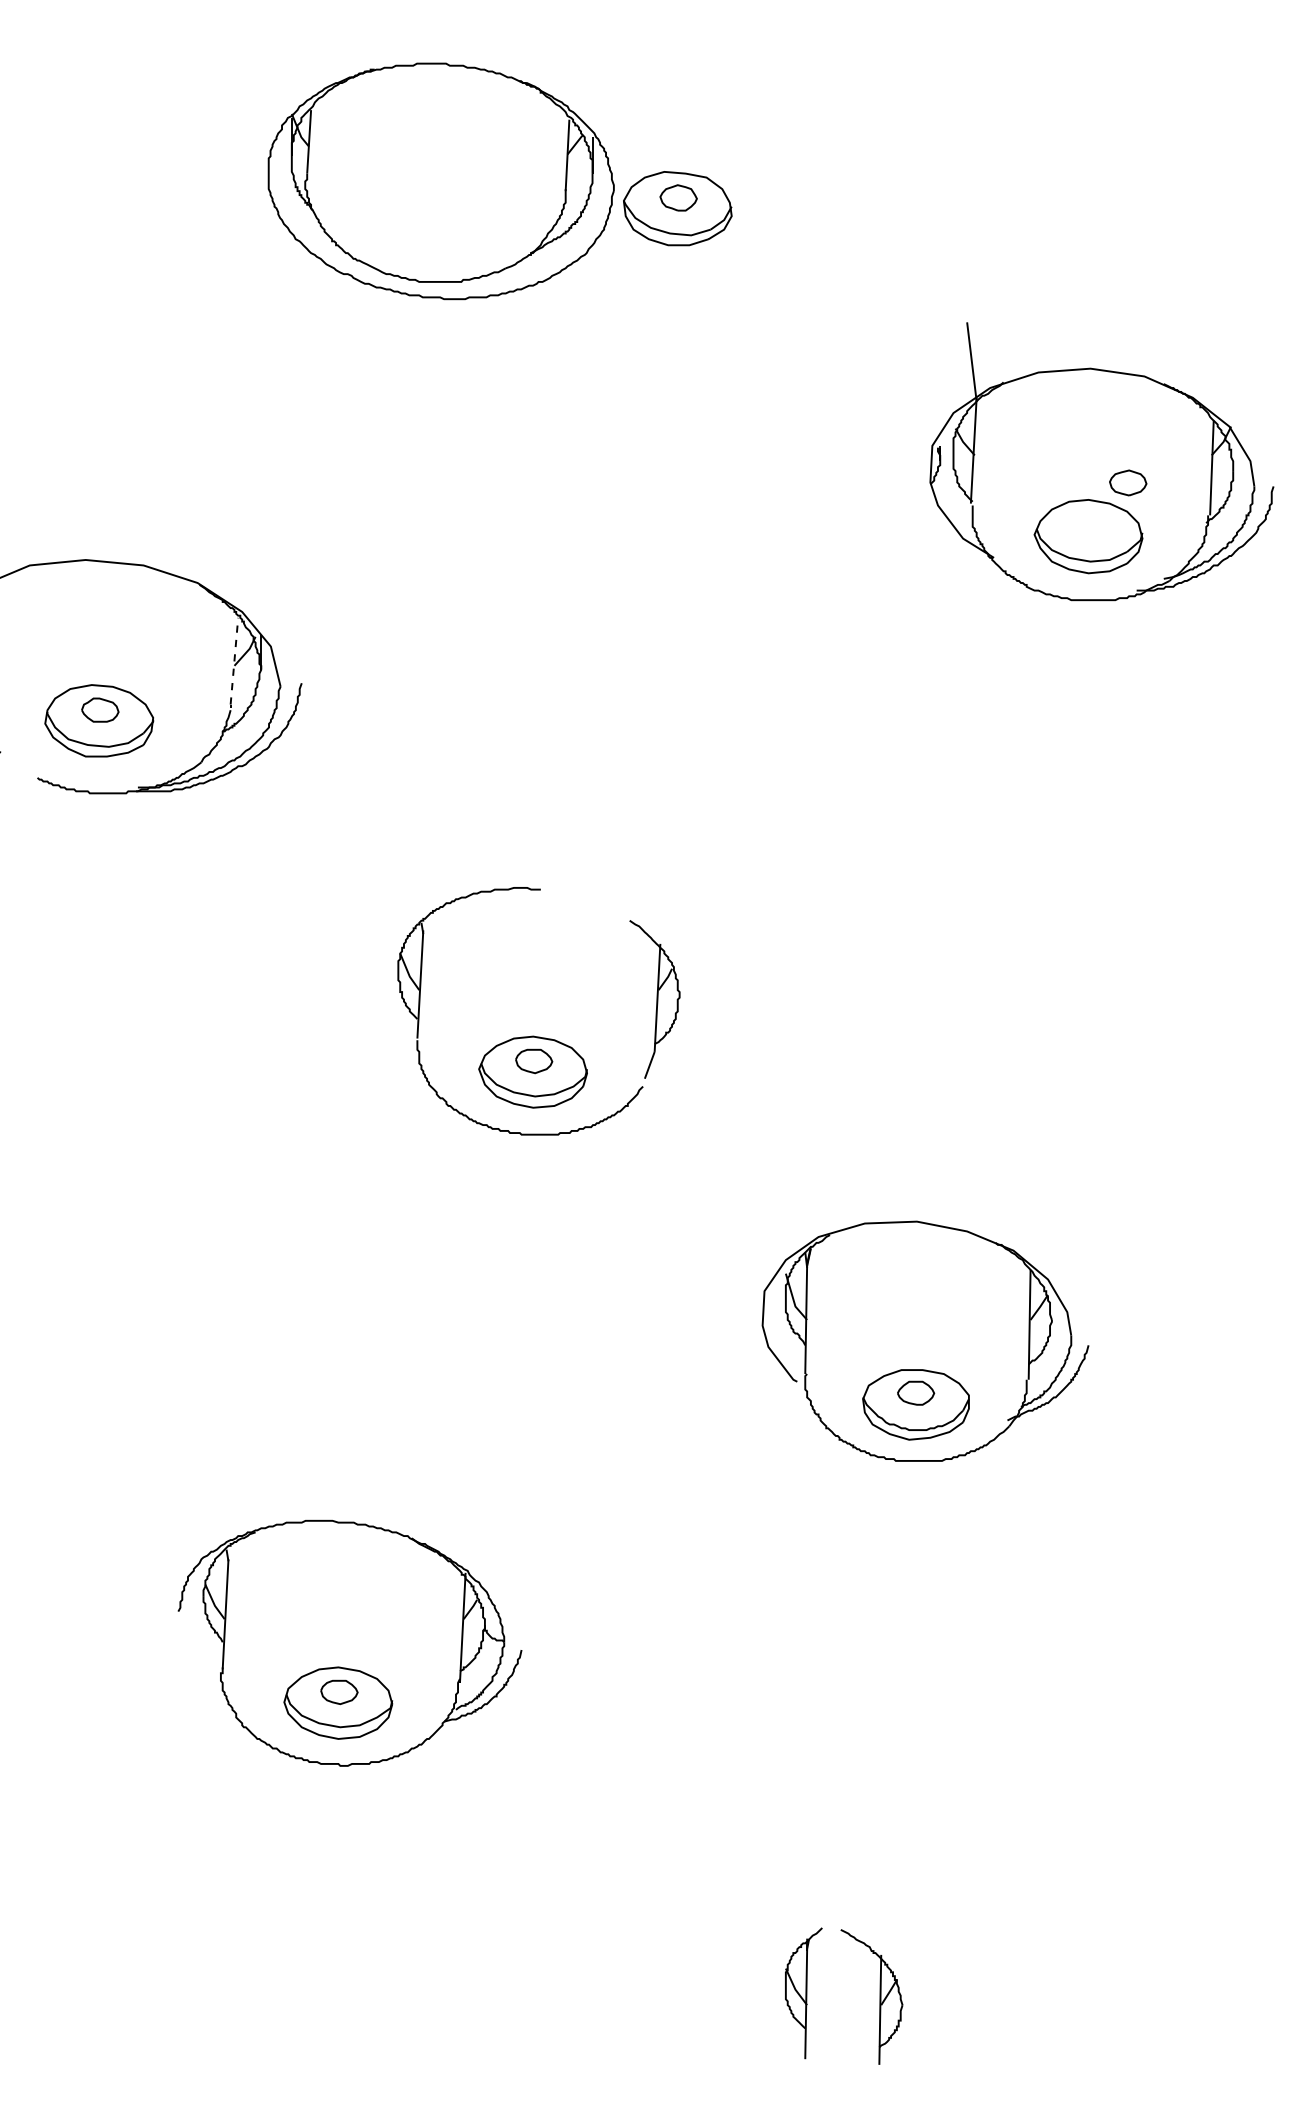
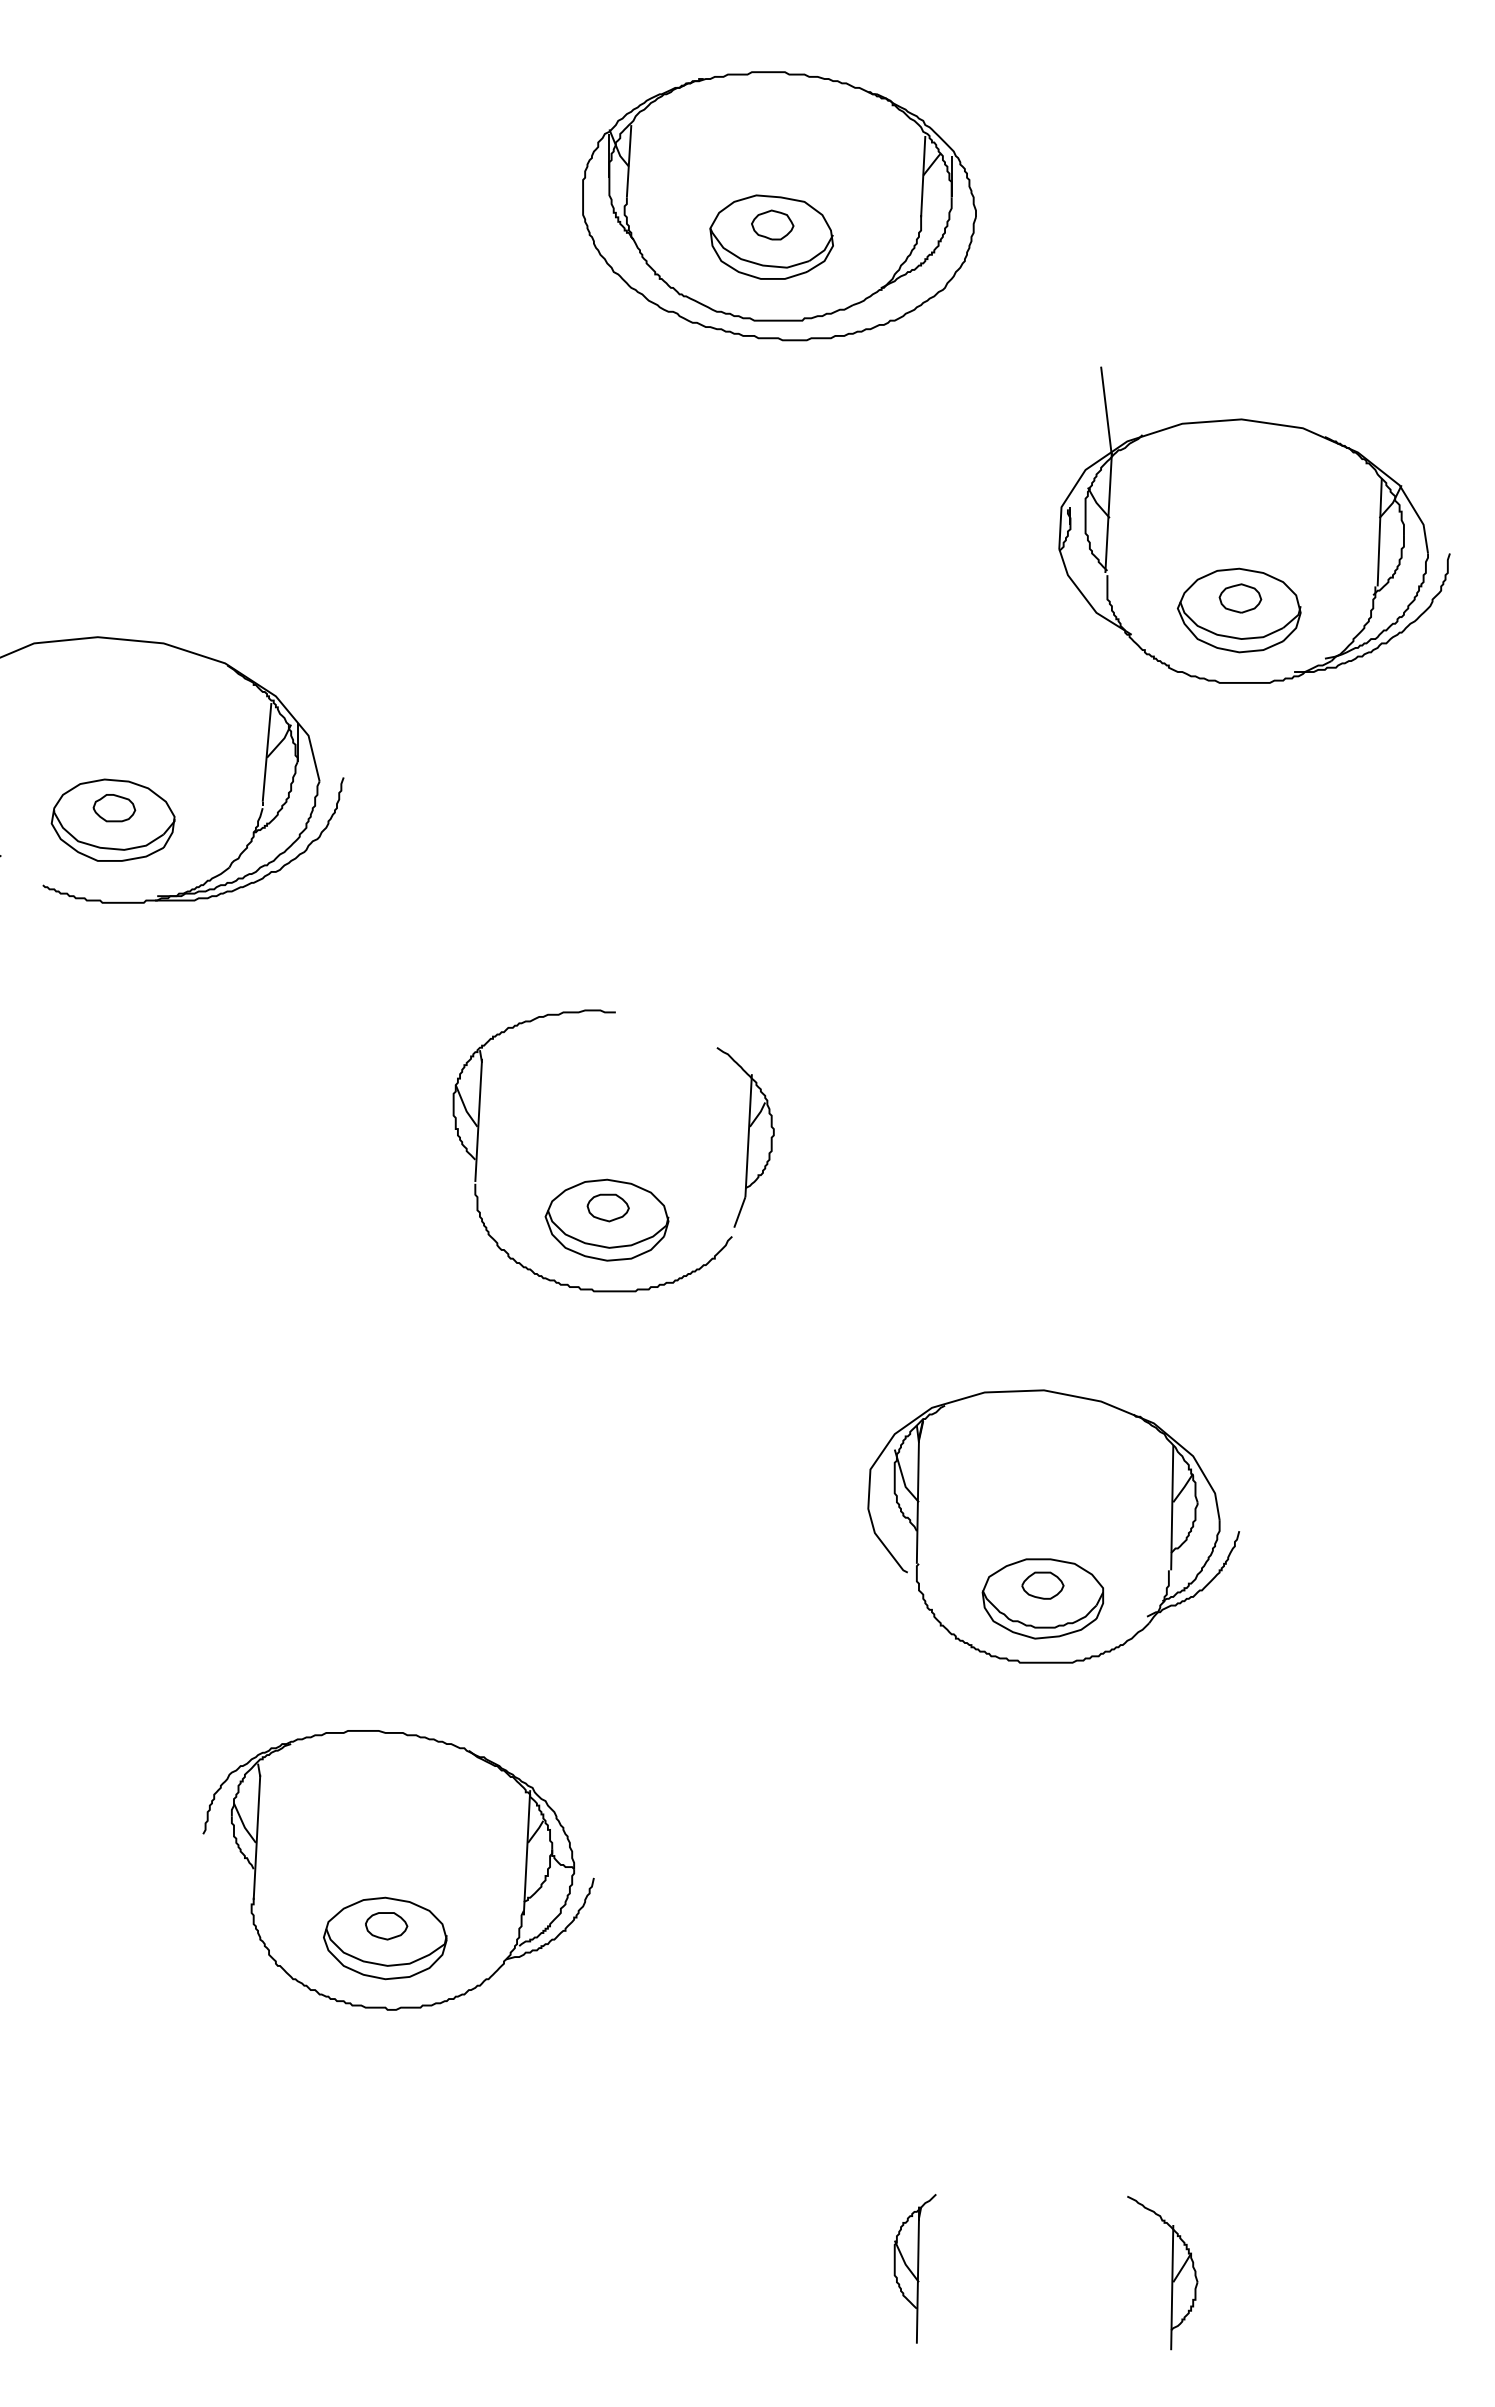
part: (441, 181) -> (779, 206), moved
part: (1128, 482) -> (1240, 598), moved
line: (234, 661) -> (267, 752), dashed -> solid
part: (879, 1997) -> (1171, 2273), moved

